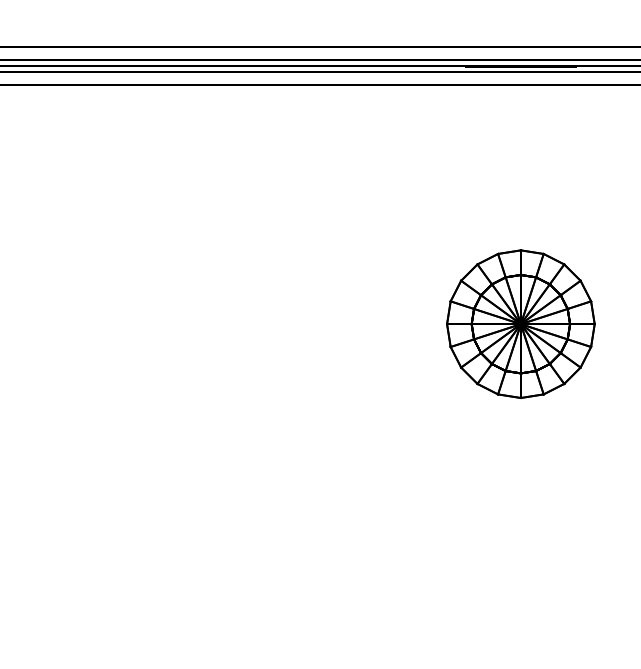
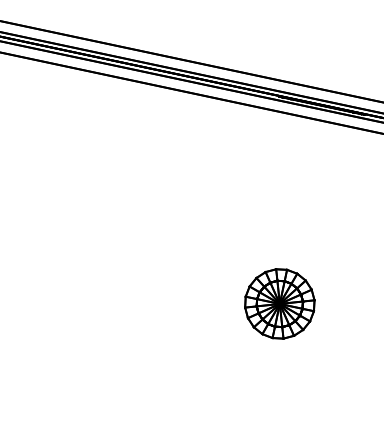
part: (520, 323) -> (279, 303), size x0.6

